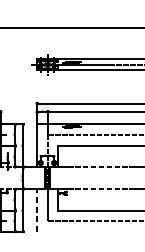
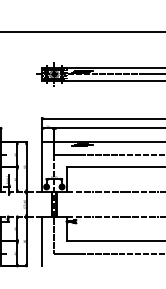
line: (36, 210) -> (41, 241), dashed -> solid

